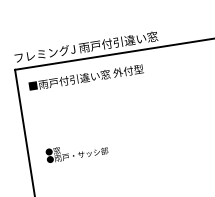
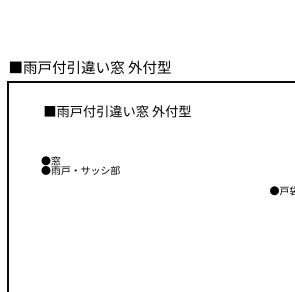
text: (86, 46) -> (101, 66), フレミングJ 雨戸付引違い窓 -> ■雨戸付引違い窓 外付型
text: (86, 77) -> (117, 111), moved
text: (76, 151) -> (80, 165), moved

